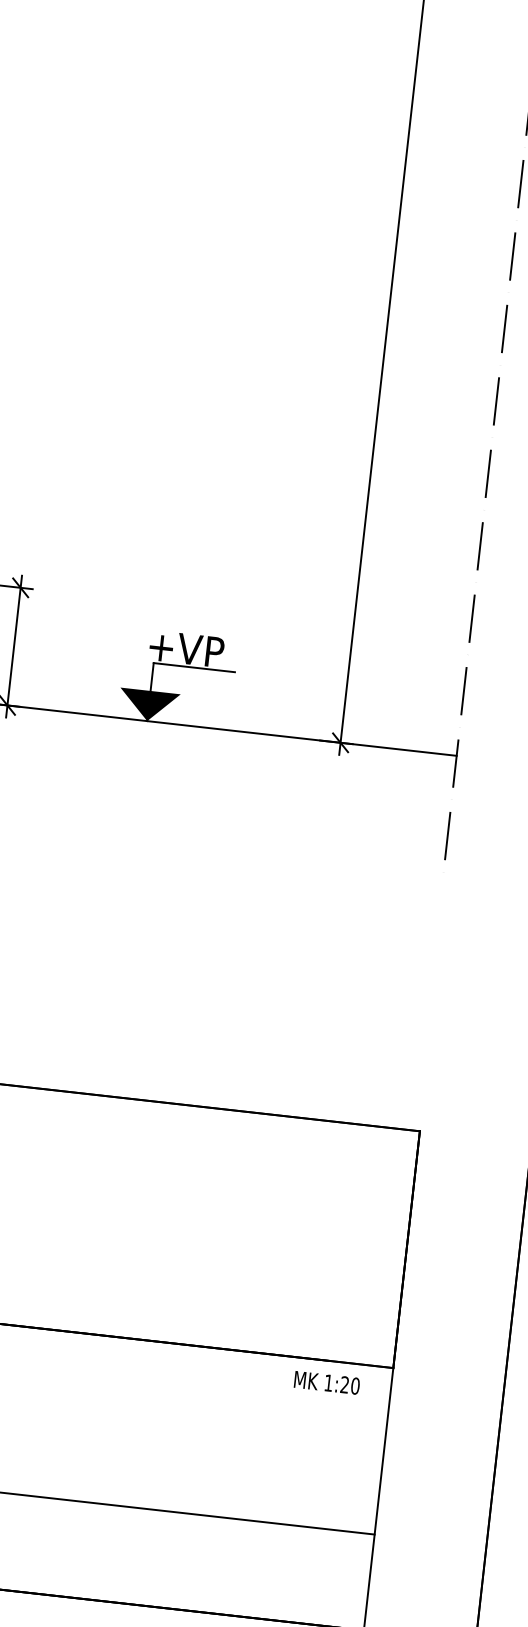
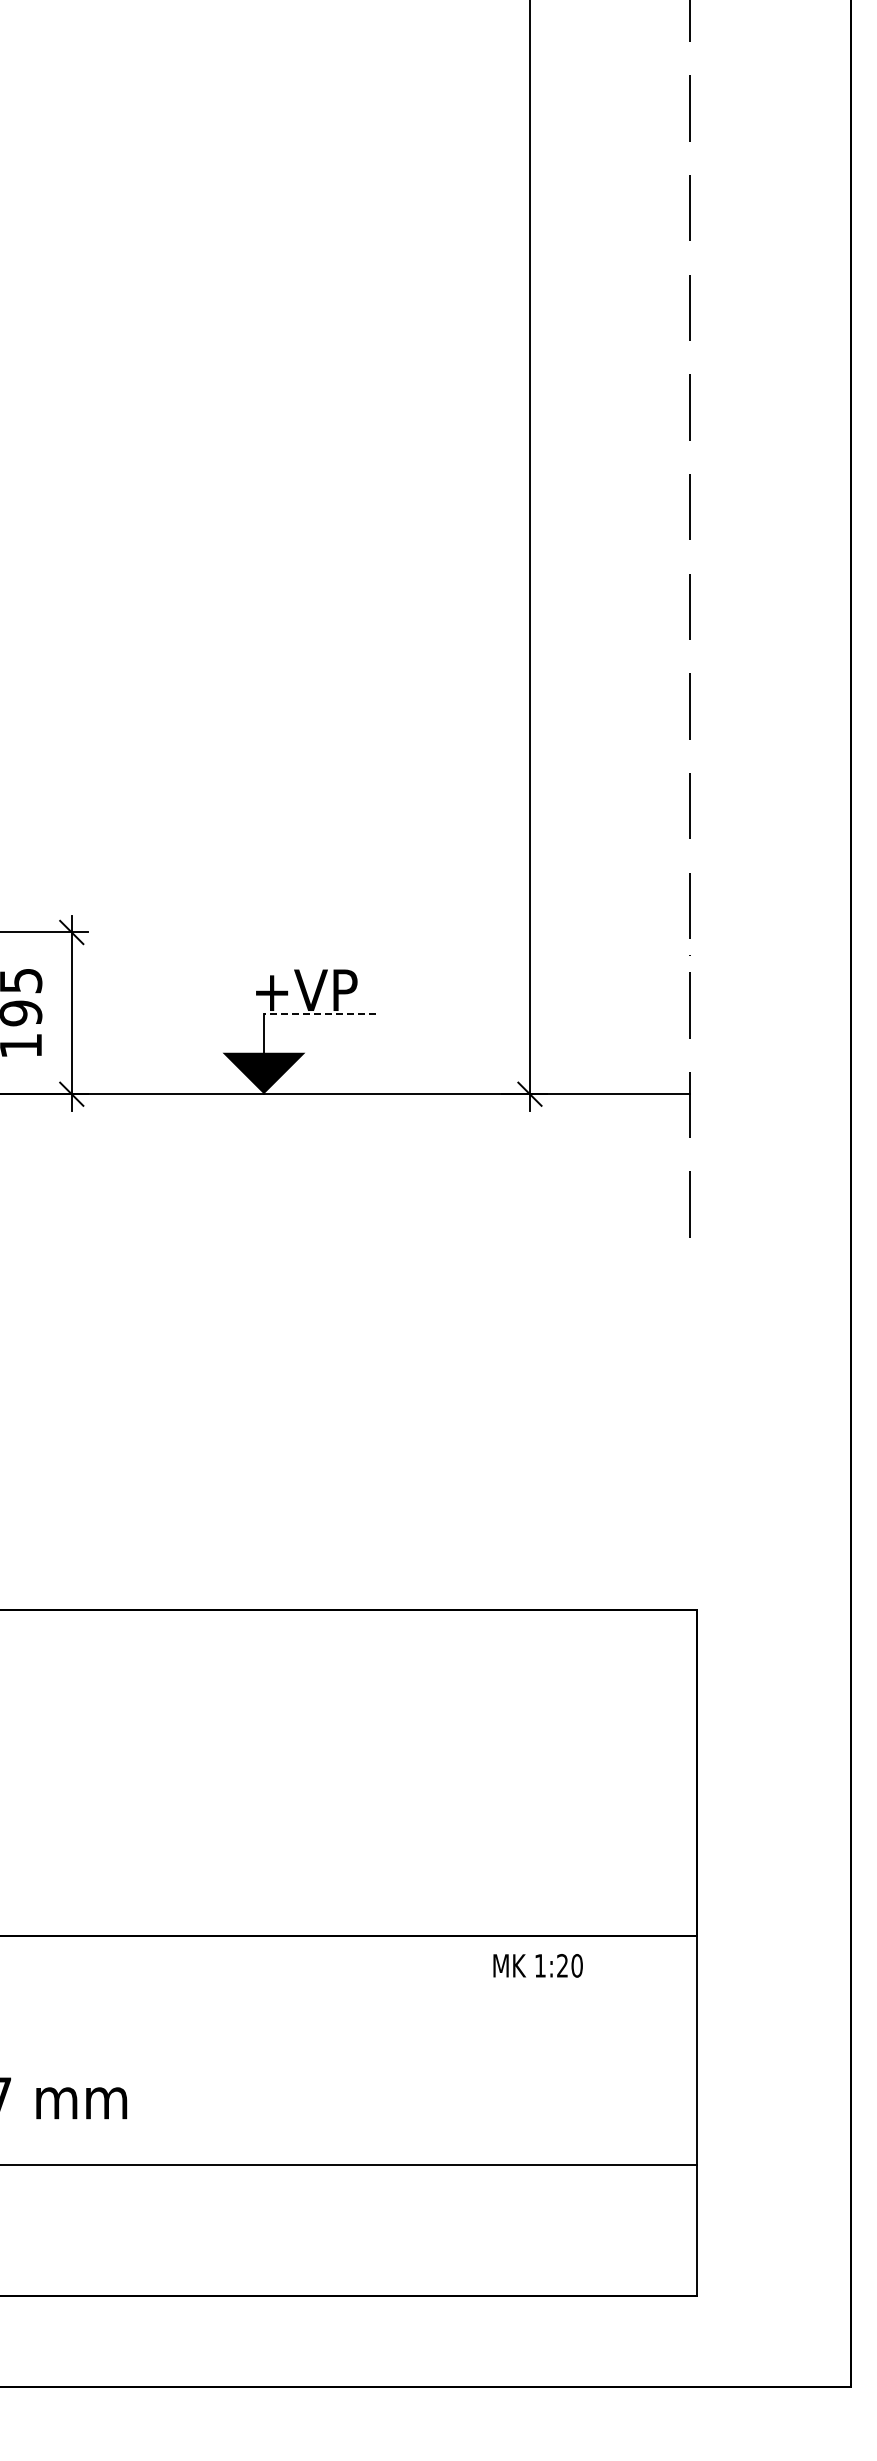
line: (194, 667) -> (319, 1014), solid -> dashed
text: (326, 1382) -> (537, 1965), moved

